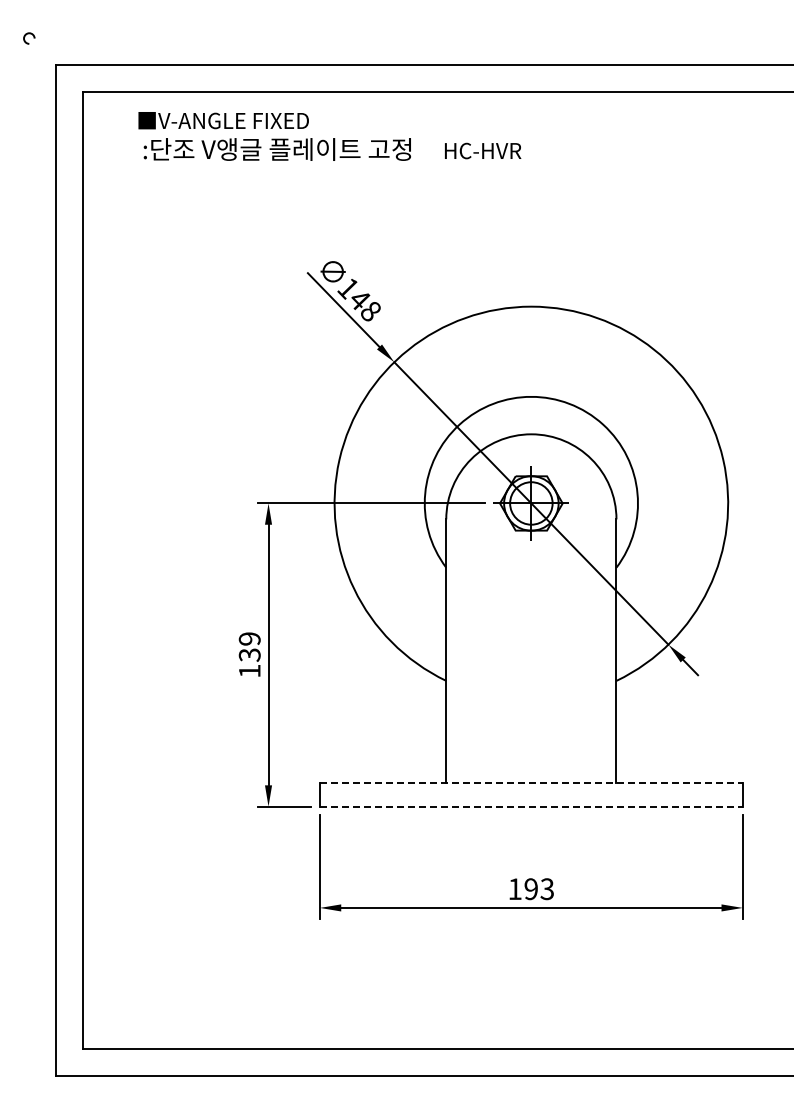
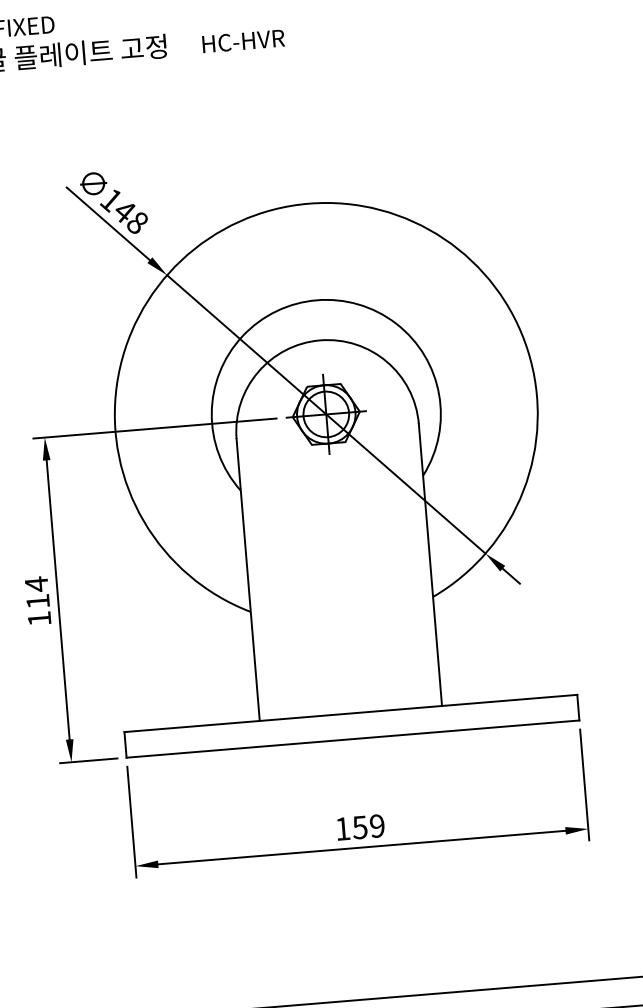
text: (249, 646) -> (37, 592), 139 -> 114
line: (531, 782) -> (351, 713), dashed -> solid
line: (531, 806) -> (353, 738), dashed -> solid
text: (538, 889) -> (367, 827), 193 -> 159

